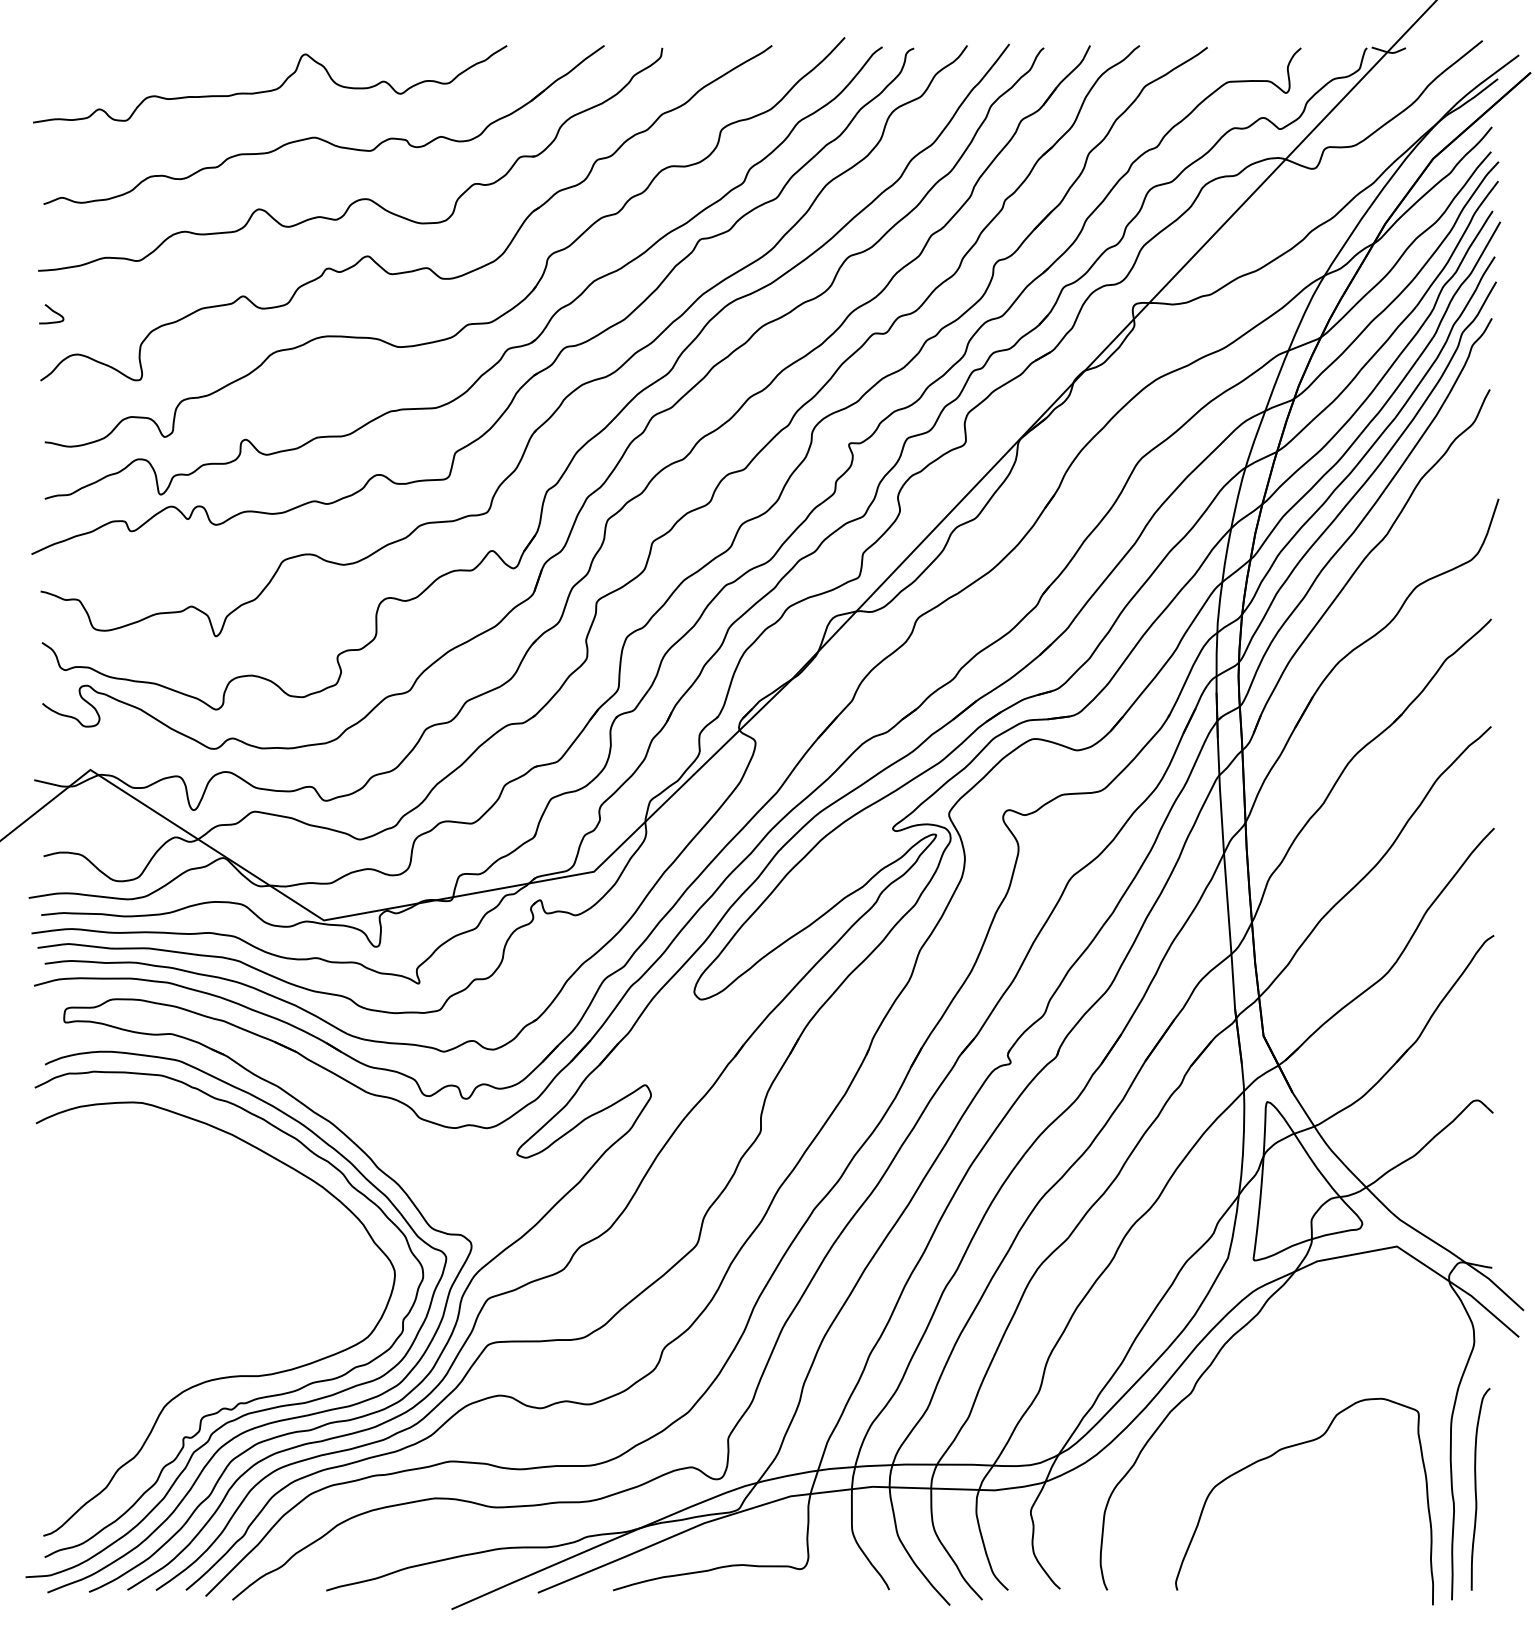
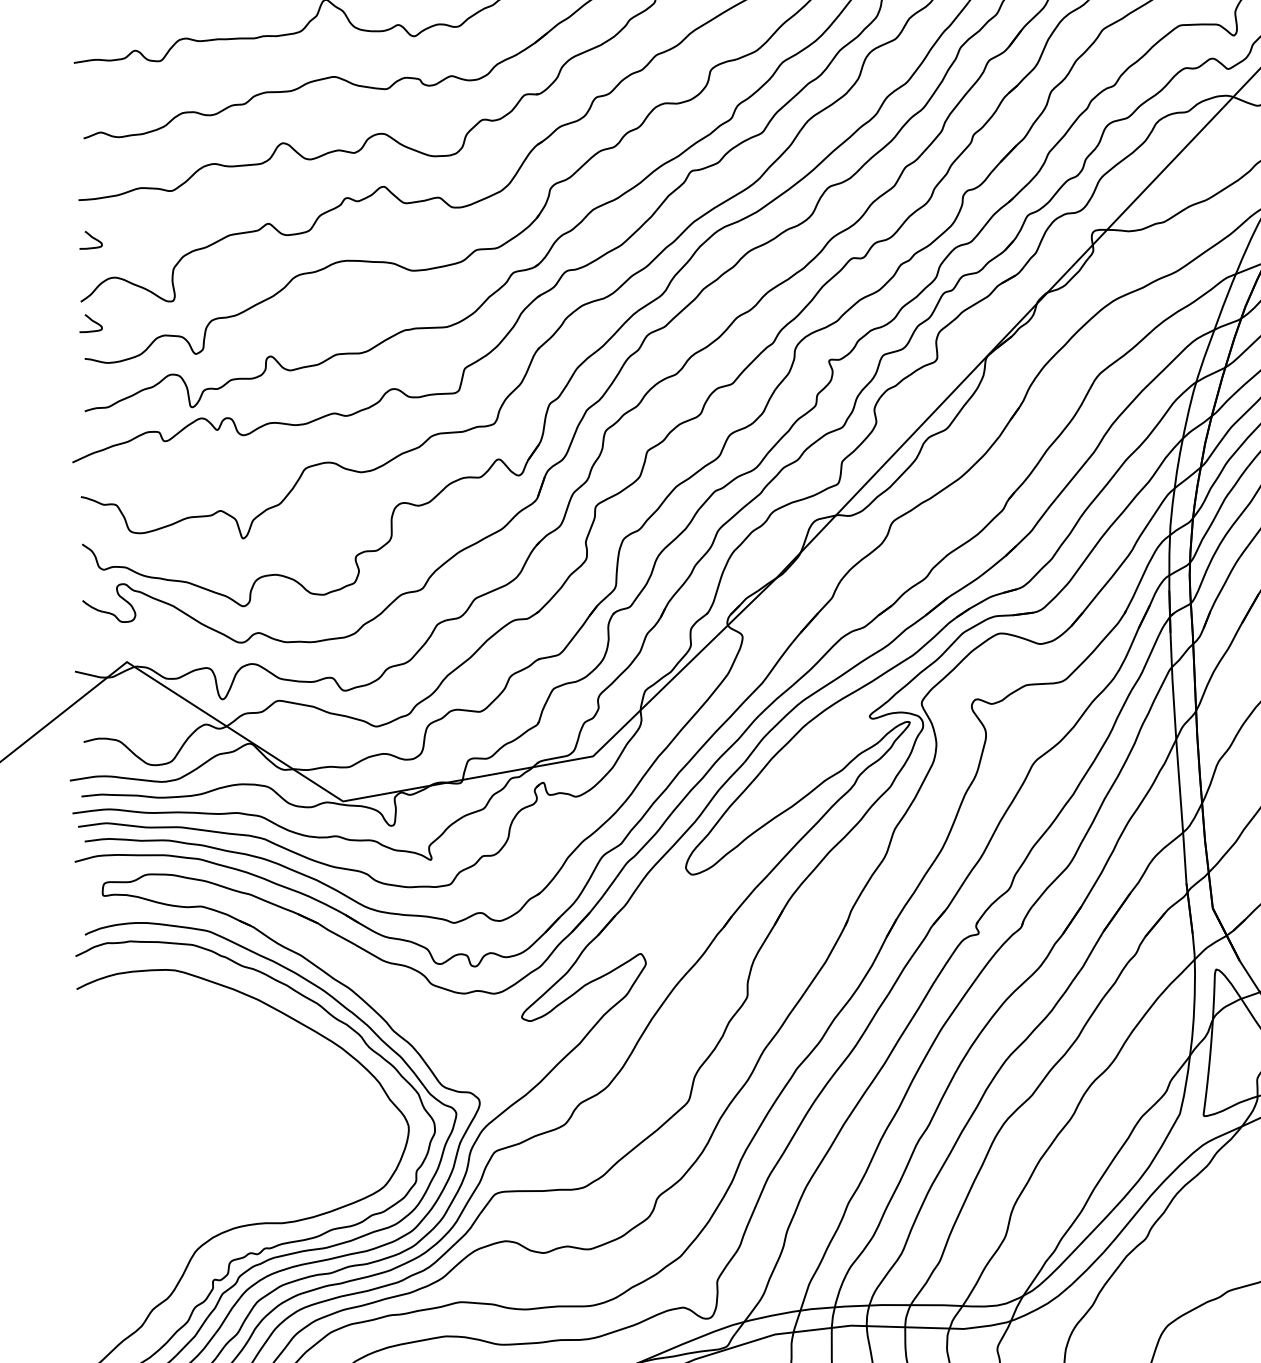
curve: (53, 402) -> (92, 322), added

